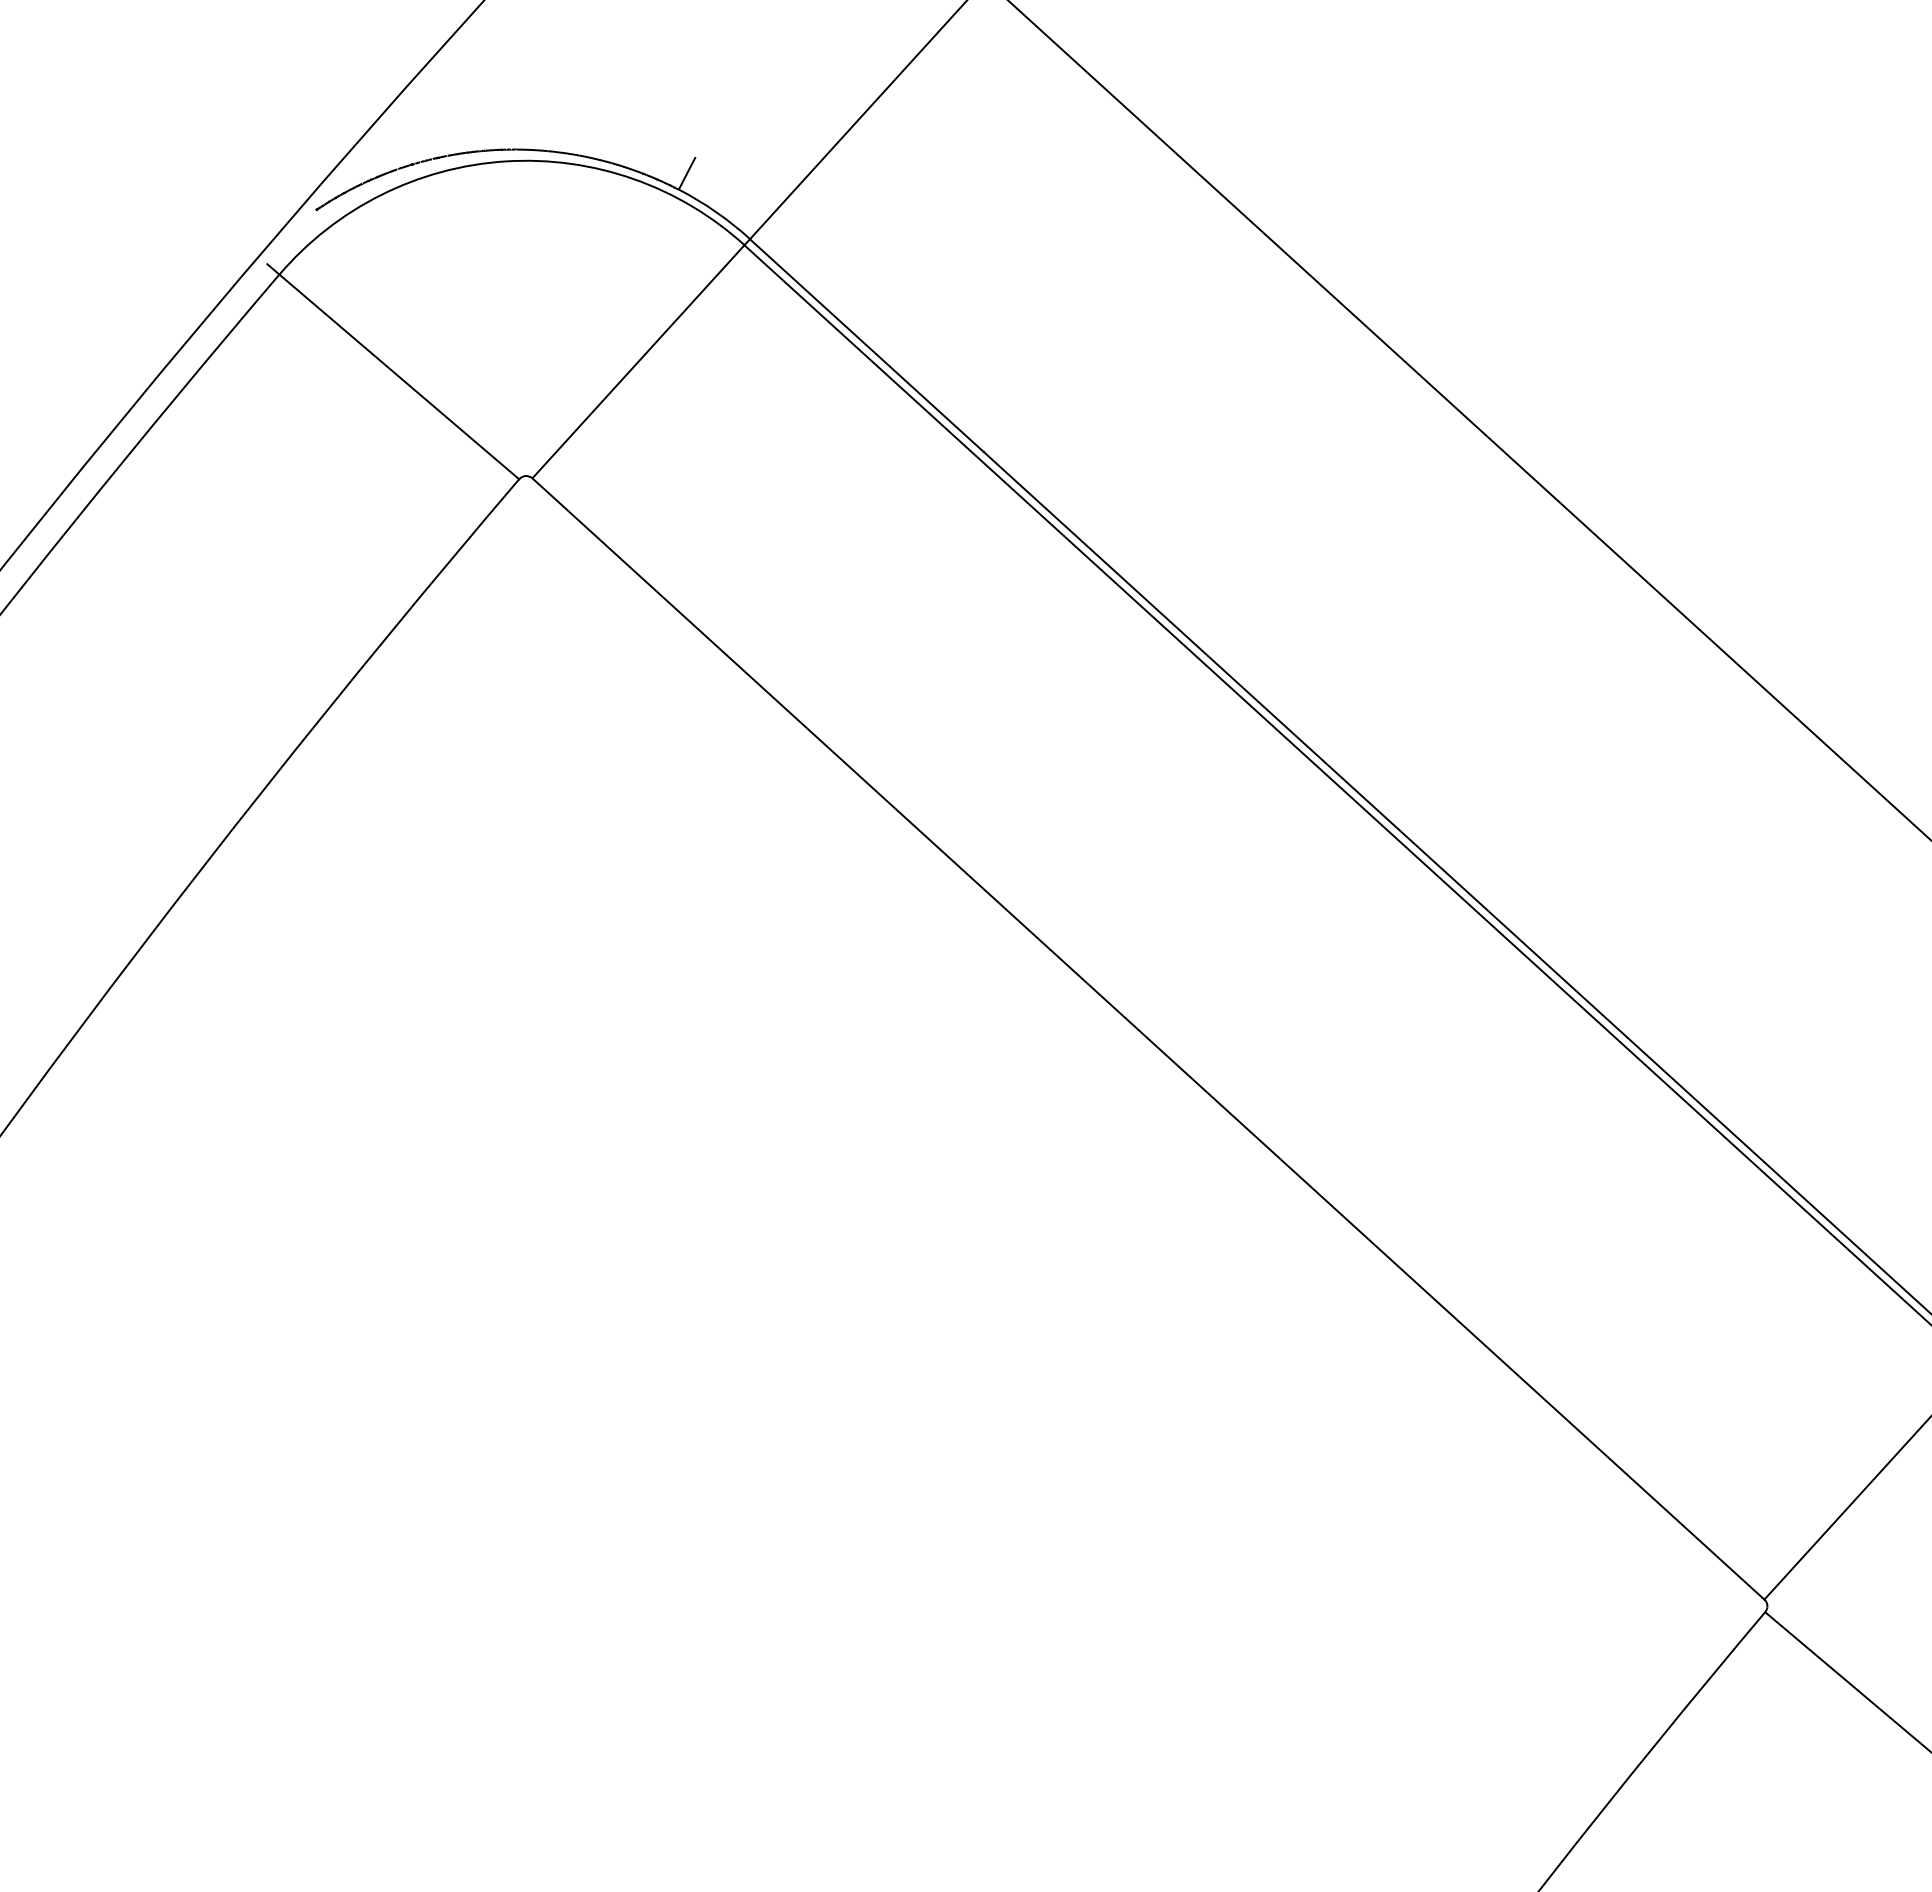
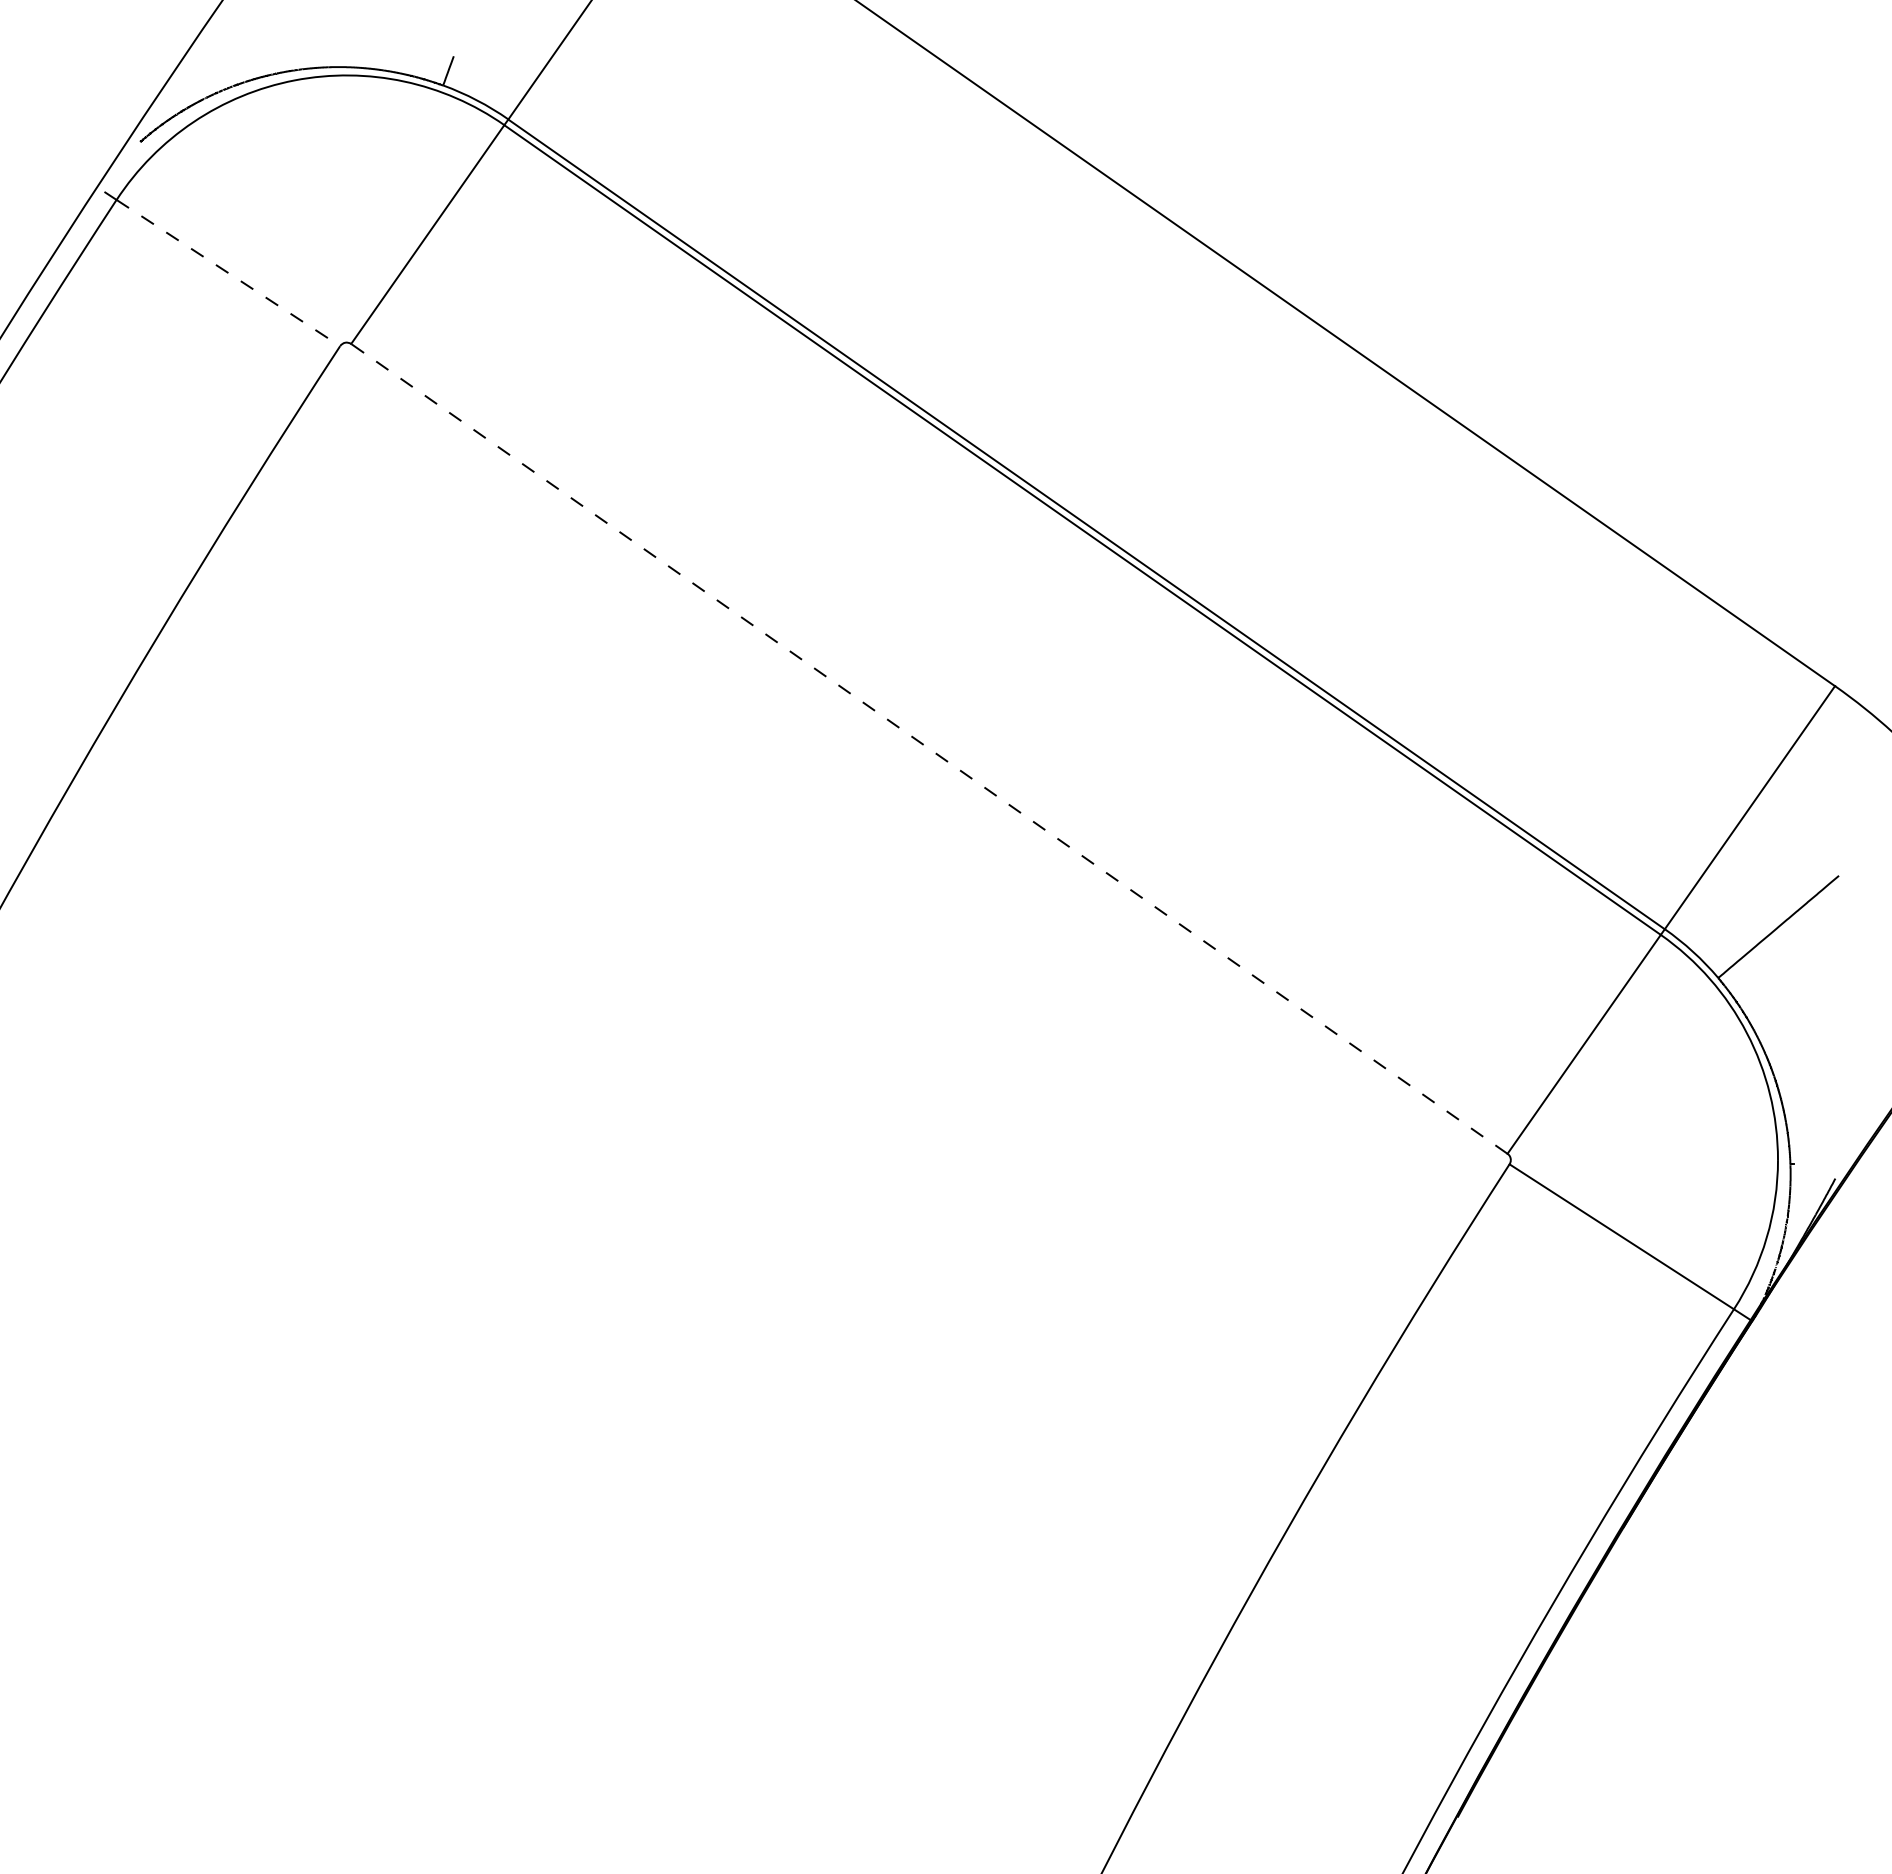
line: (399, 377) -> (228, 273), solid -> dashed
line: (1148, 1038) -> (929, 748), solid -> dashed

